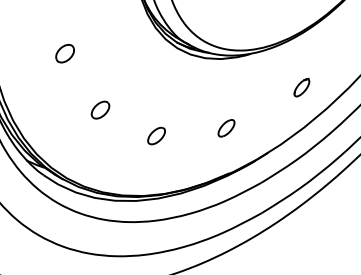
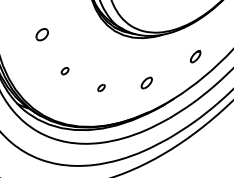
part: (99, 108) -> (64, 70), size x0.6
part: (156, 135) -> (101, 87), size x0.6

